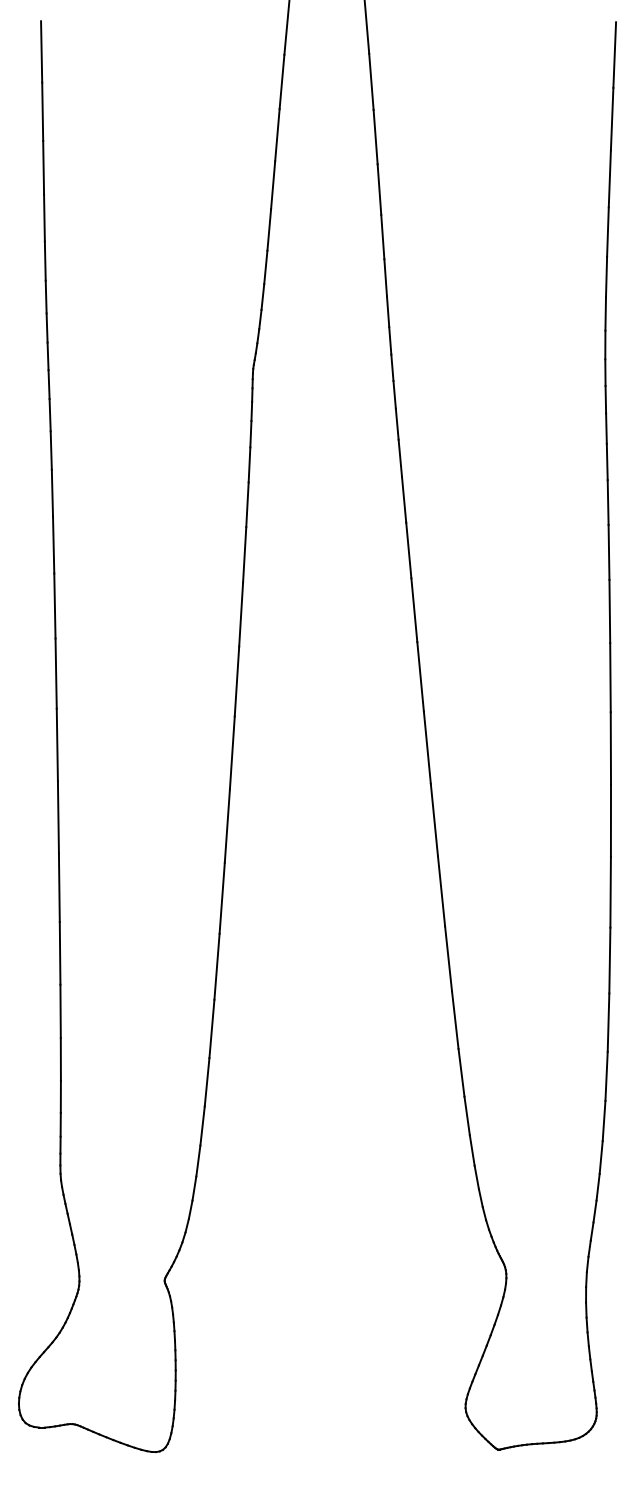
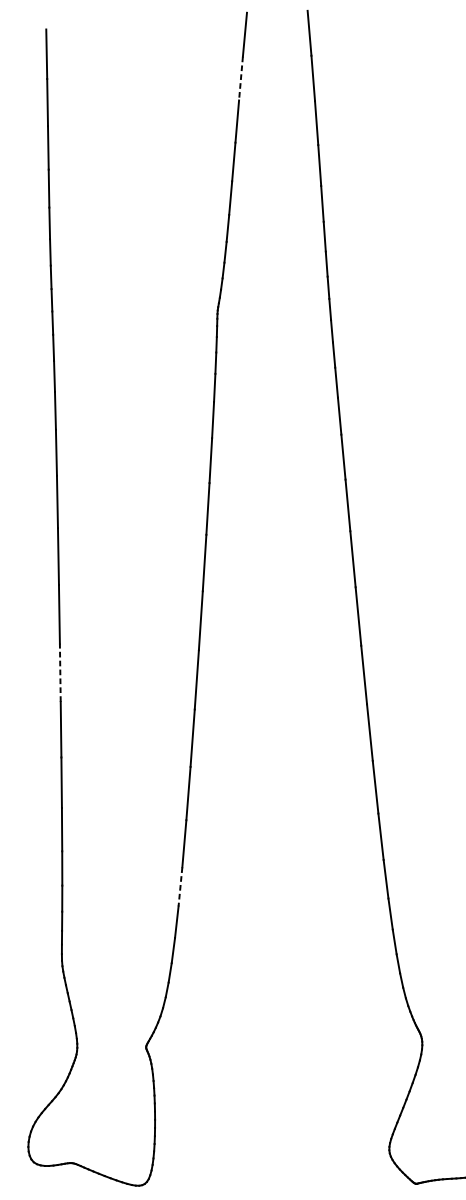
line: (281, 82) -> (240, 78), solid -> dashed
line: (58, 816) -> (60, 672), solid -> dashed
line: (207, 1082) -> (180, 887), solid -> dashed

